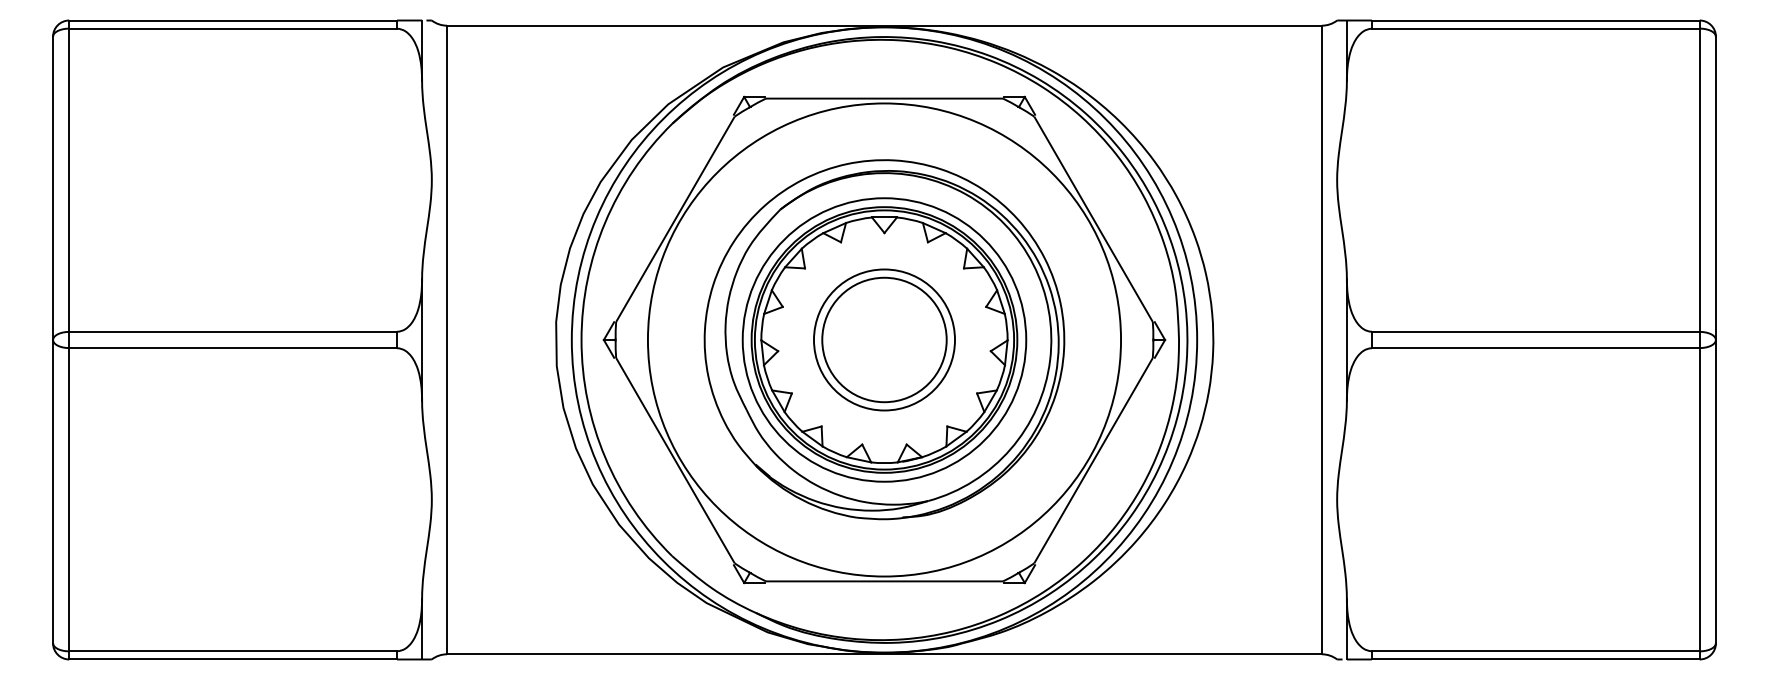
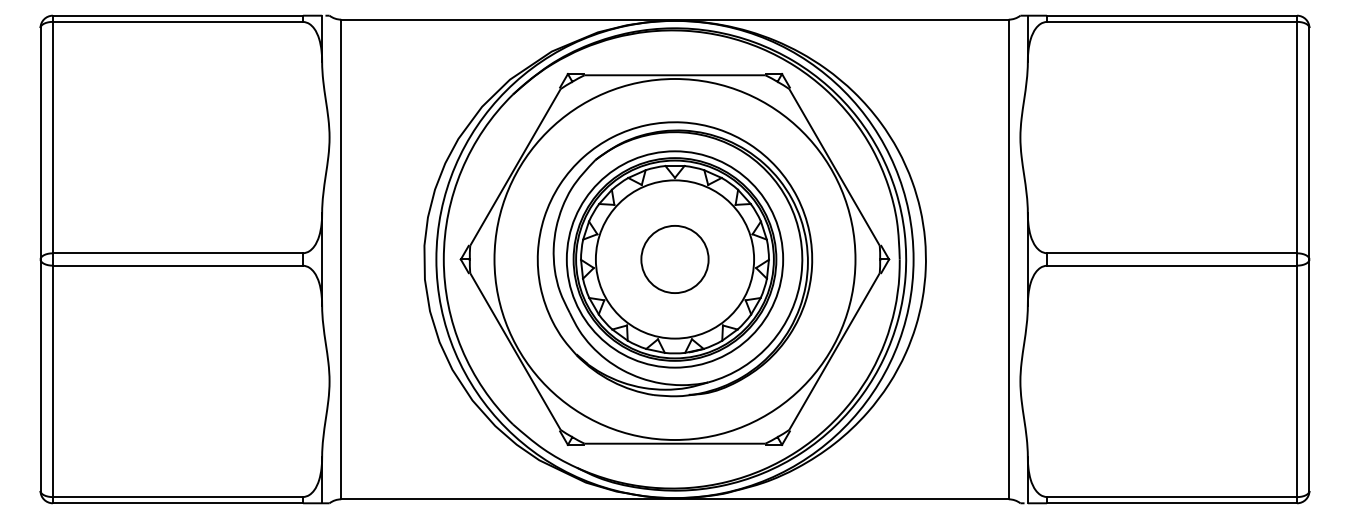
circle: (884, 339) -> (675, 259), size x0.62
circle: (884, 339) -> (675, 259), size x1.67

